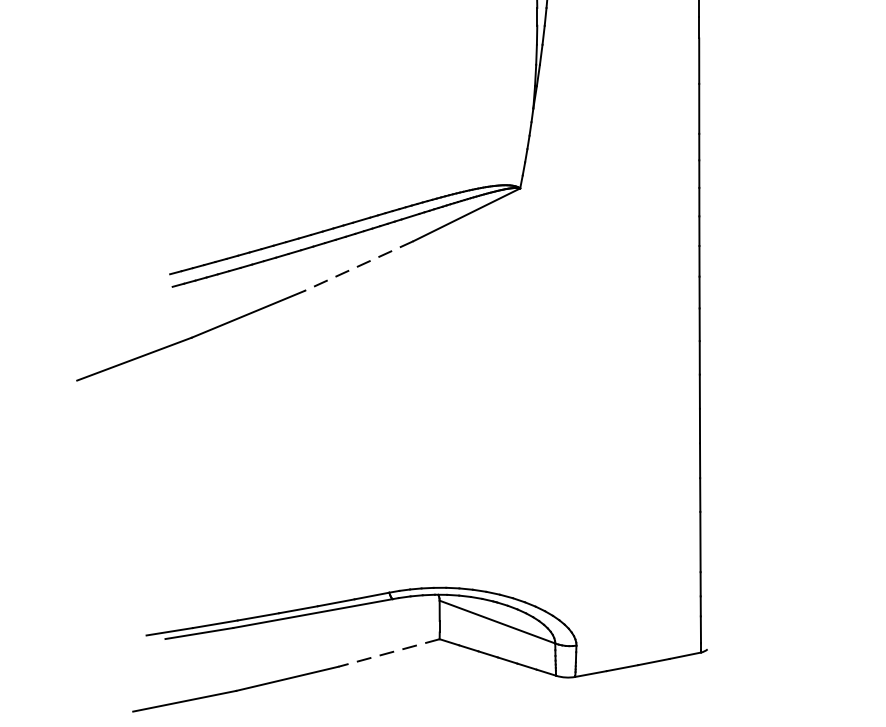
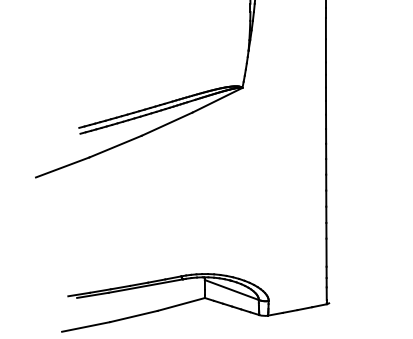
line: (357, 266) -> (166, 124), dashed -> solid
line: (387, 653) -> (180, 304), dashed -> solid

